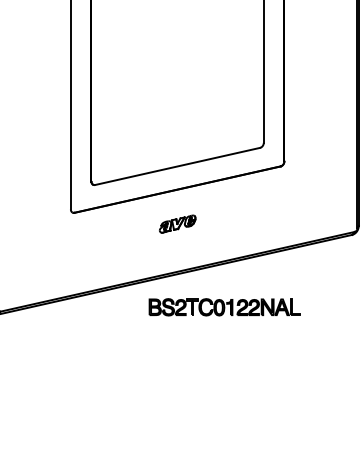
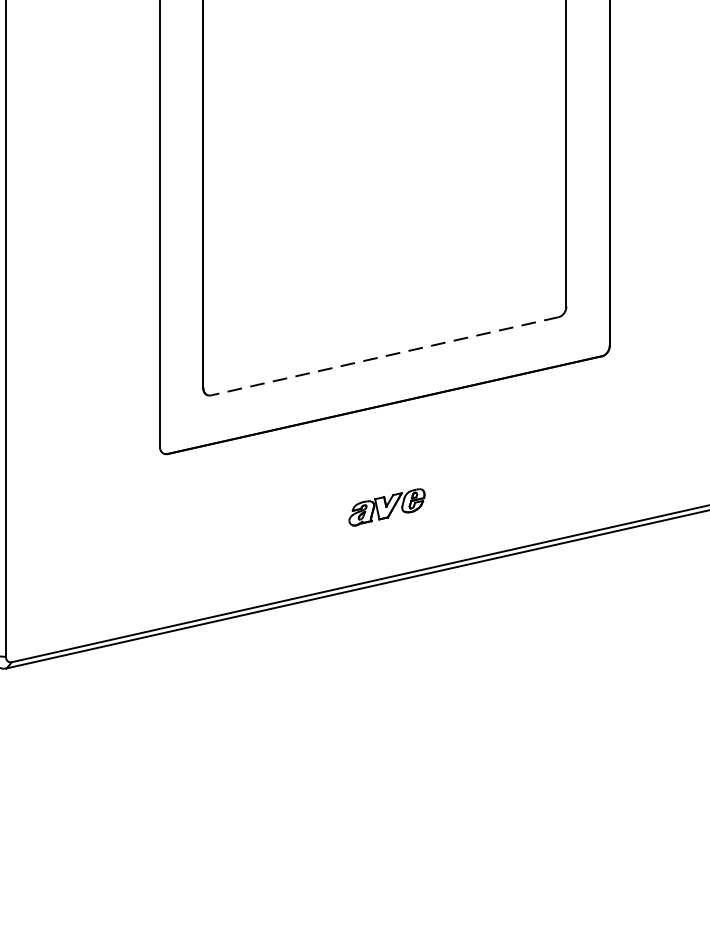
line: (177, 166) -> (384, 356), solid -> dashed
part: (177, 223) -> (386, 505), moved
part: (224, 307) -> (483, 653), removed

